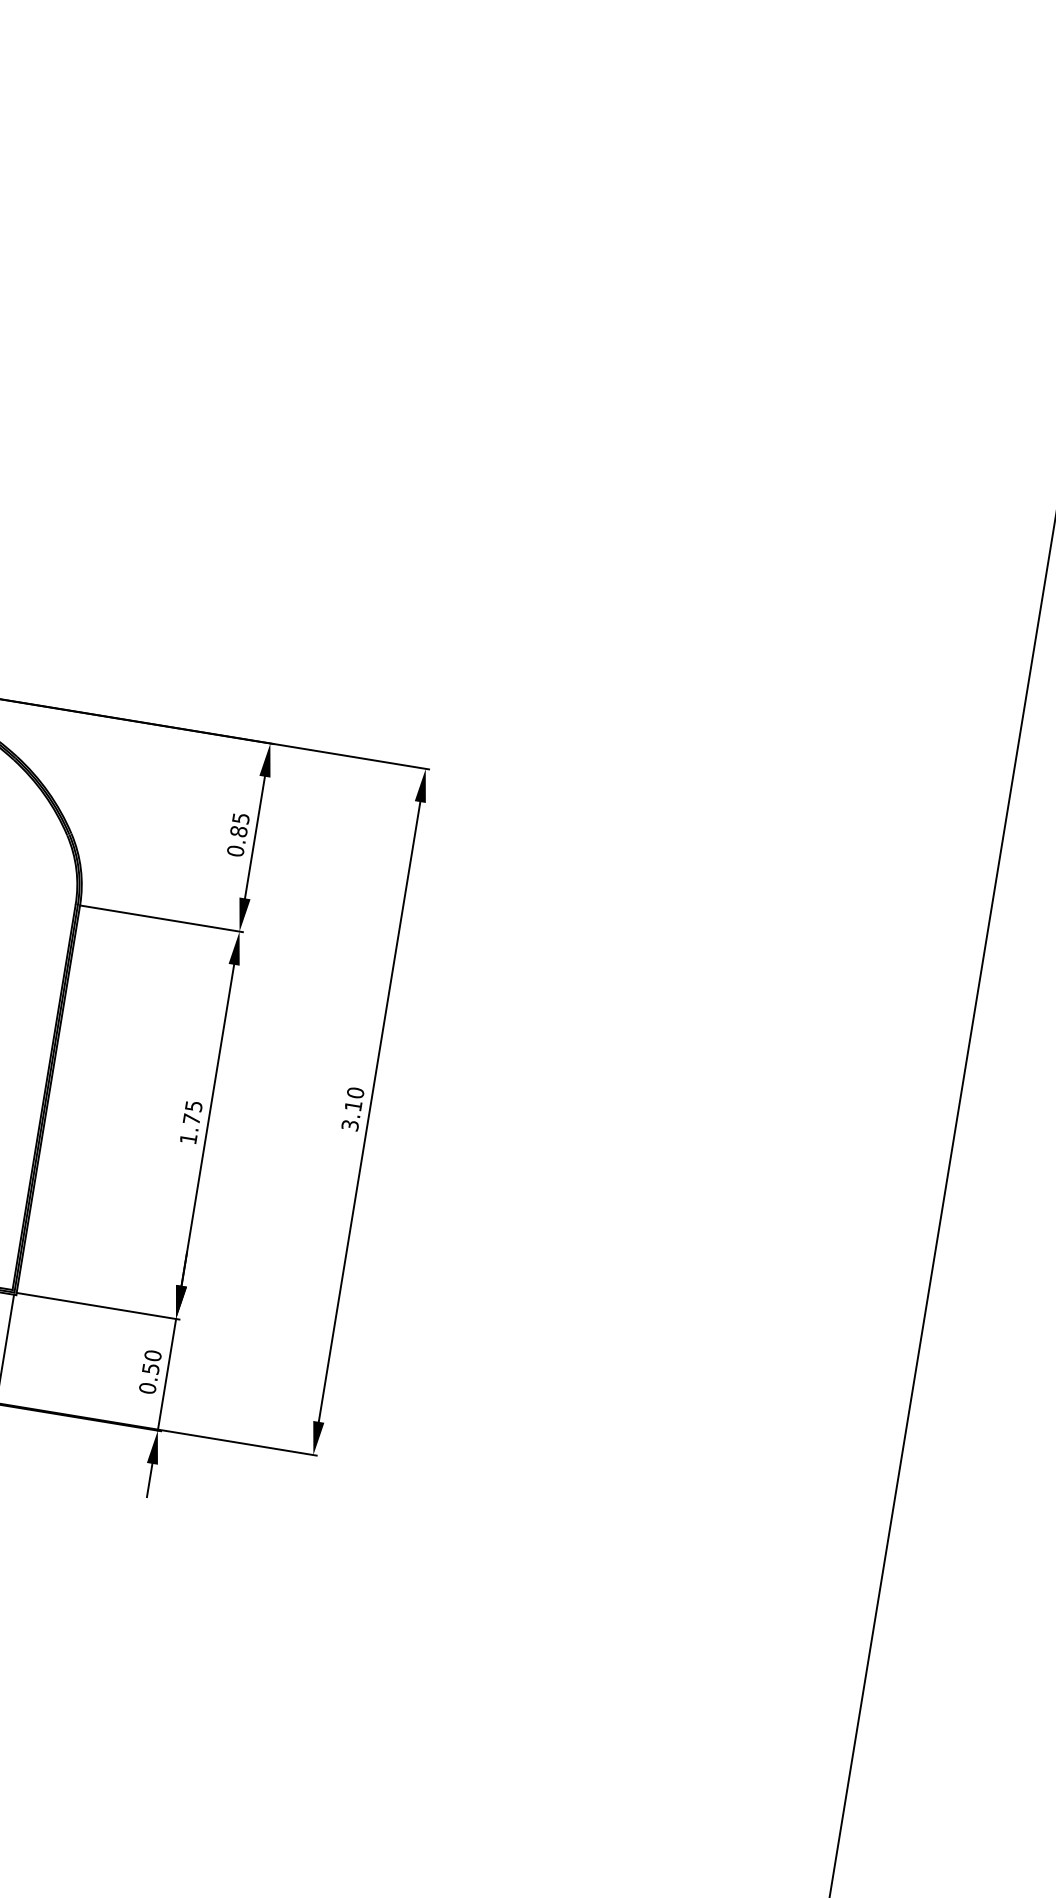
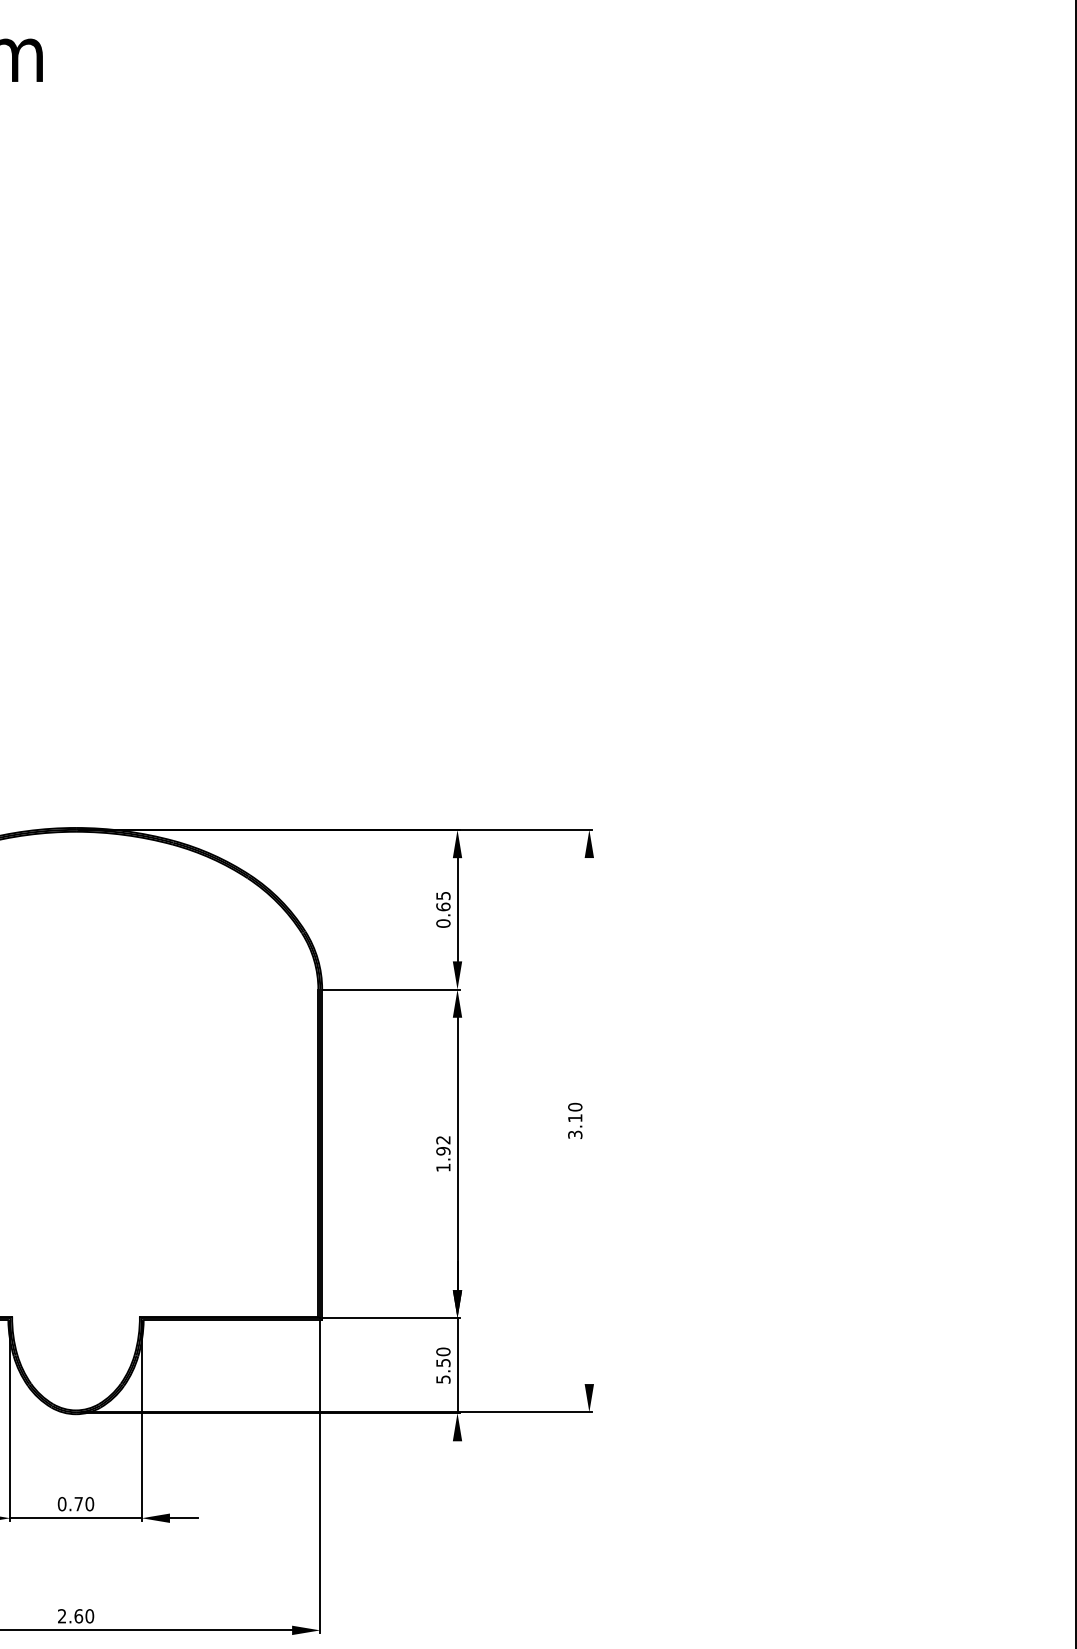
text: (239, 831) -> (443, 906), 0.85 -> 0.65
text: (192, 1112) -> (443, 1145), 1.75 -> 1.92
line: (369, 1112) -> (589, 1121), removed
text: (147, 1388) -> (443, 1379), 0.50 -> 5.50
line: (149, 1480) -> (457, 1455), removed

